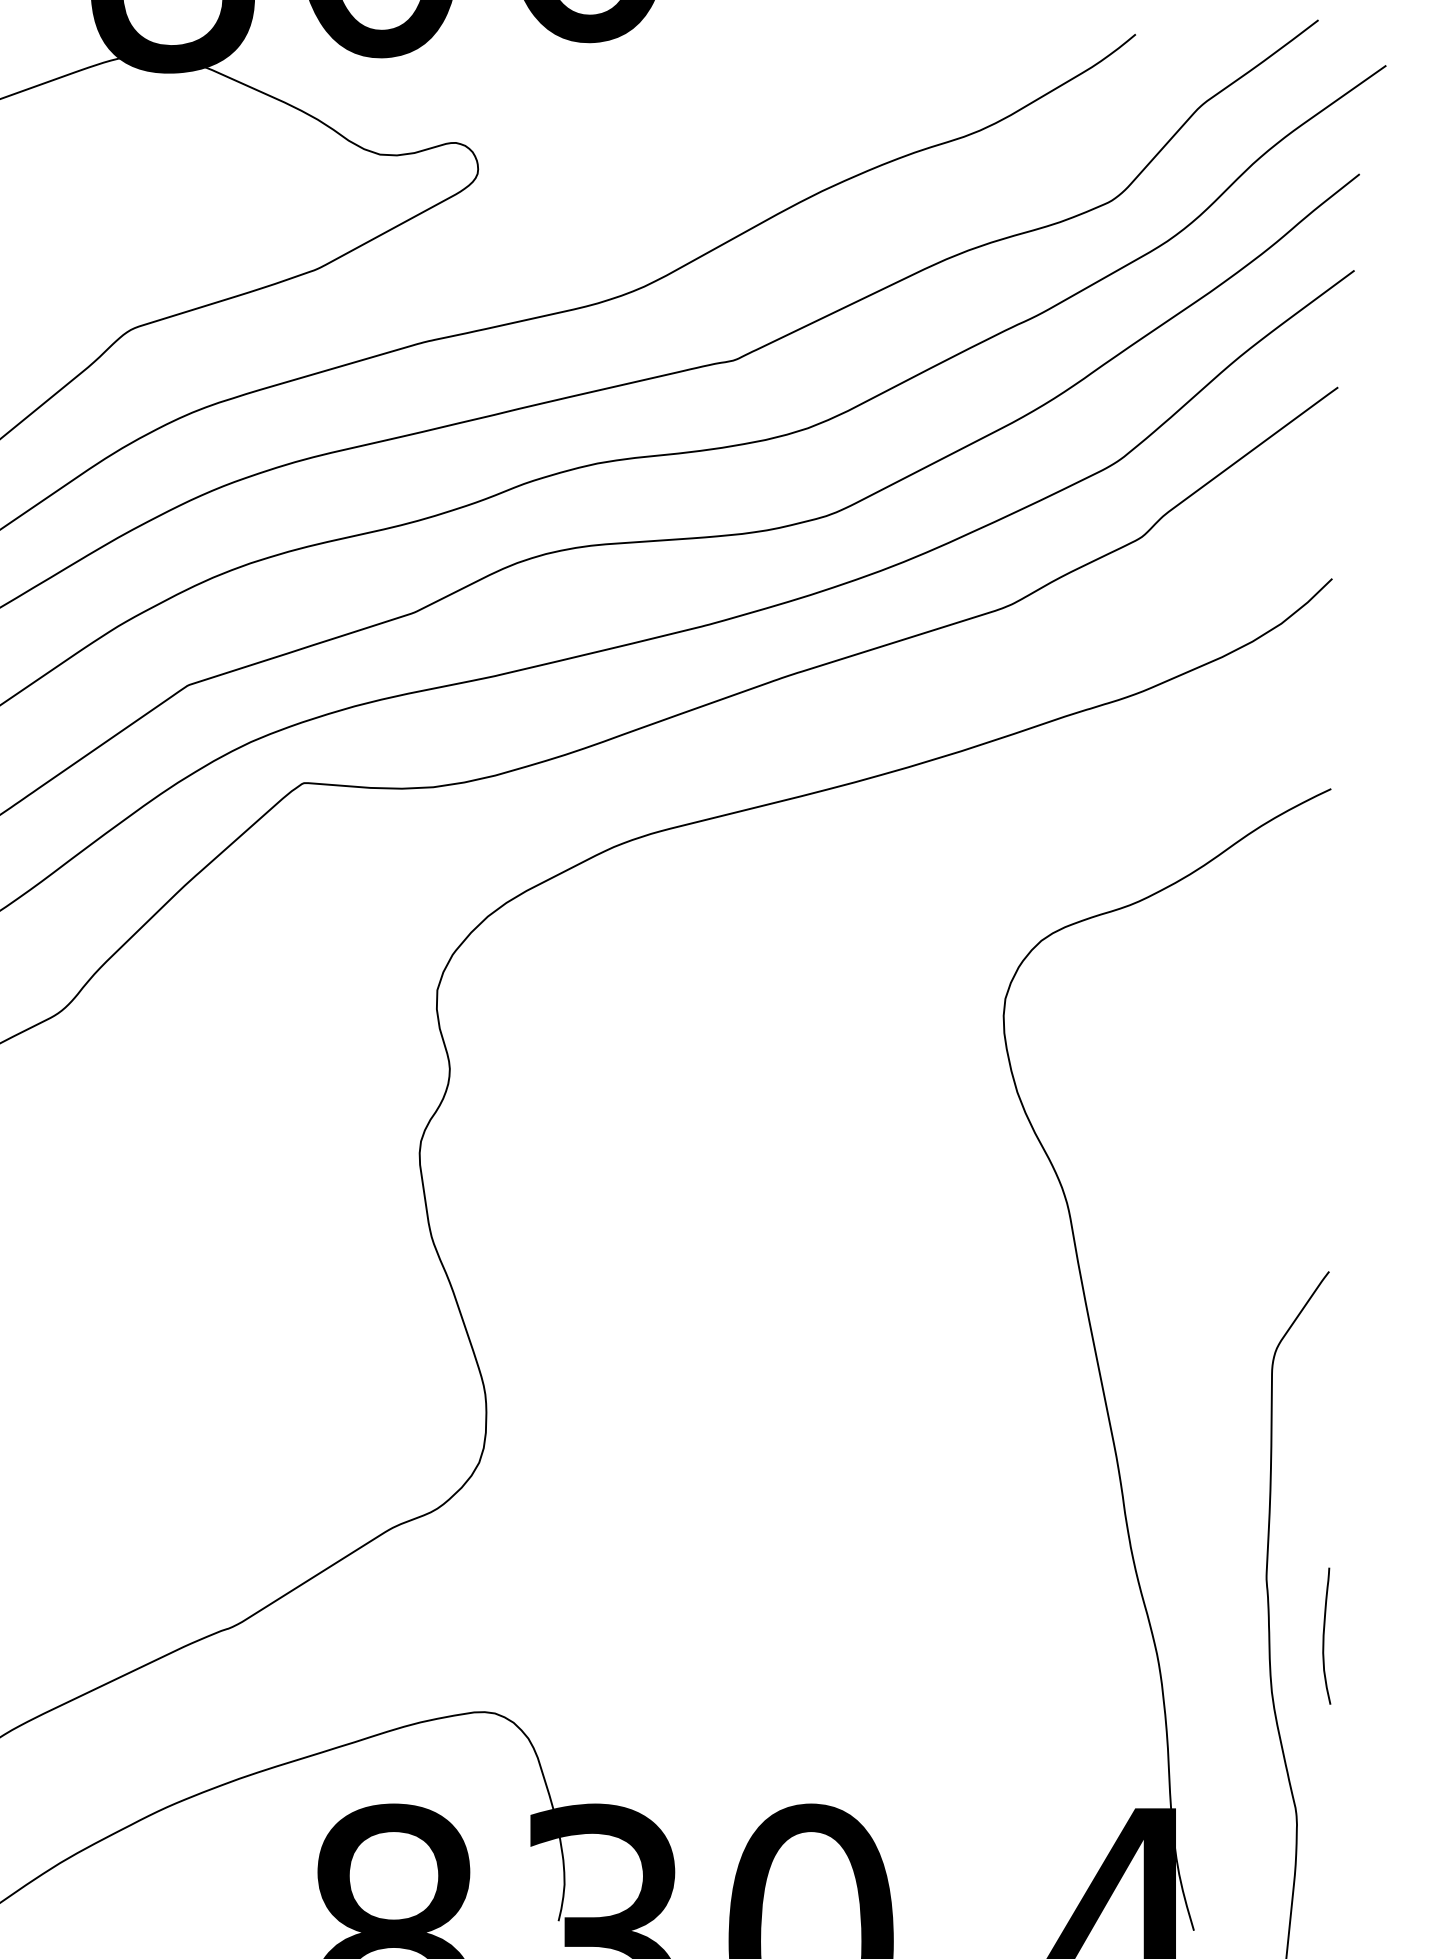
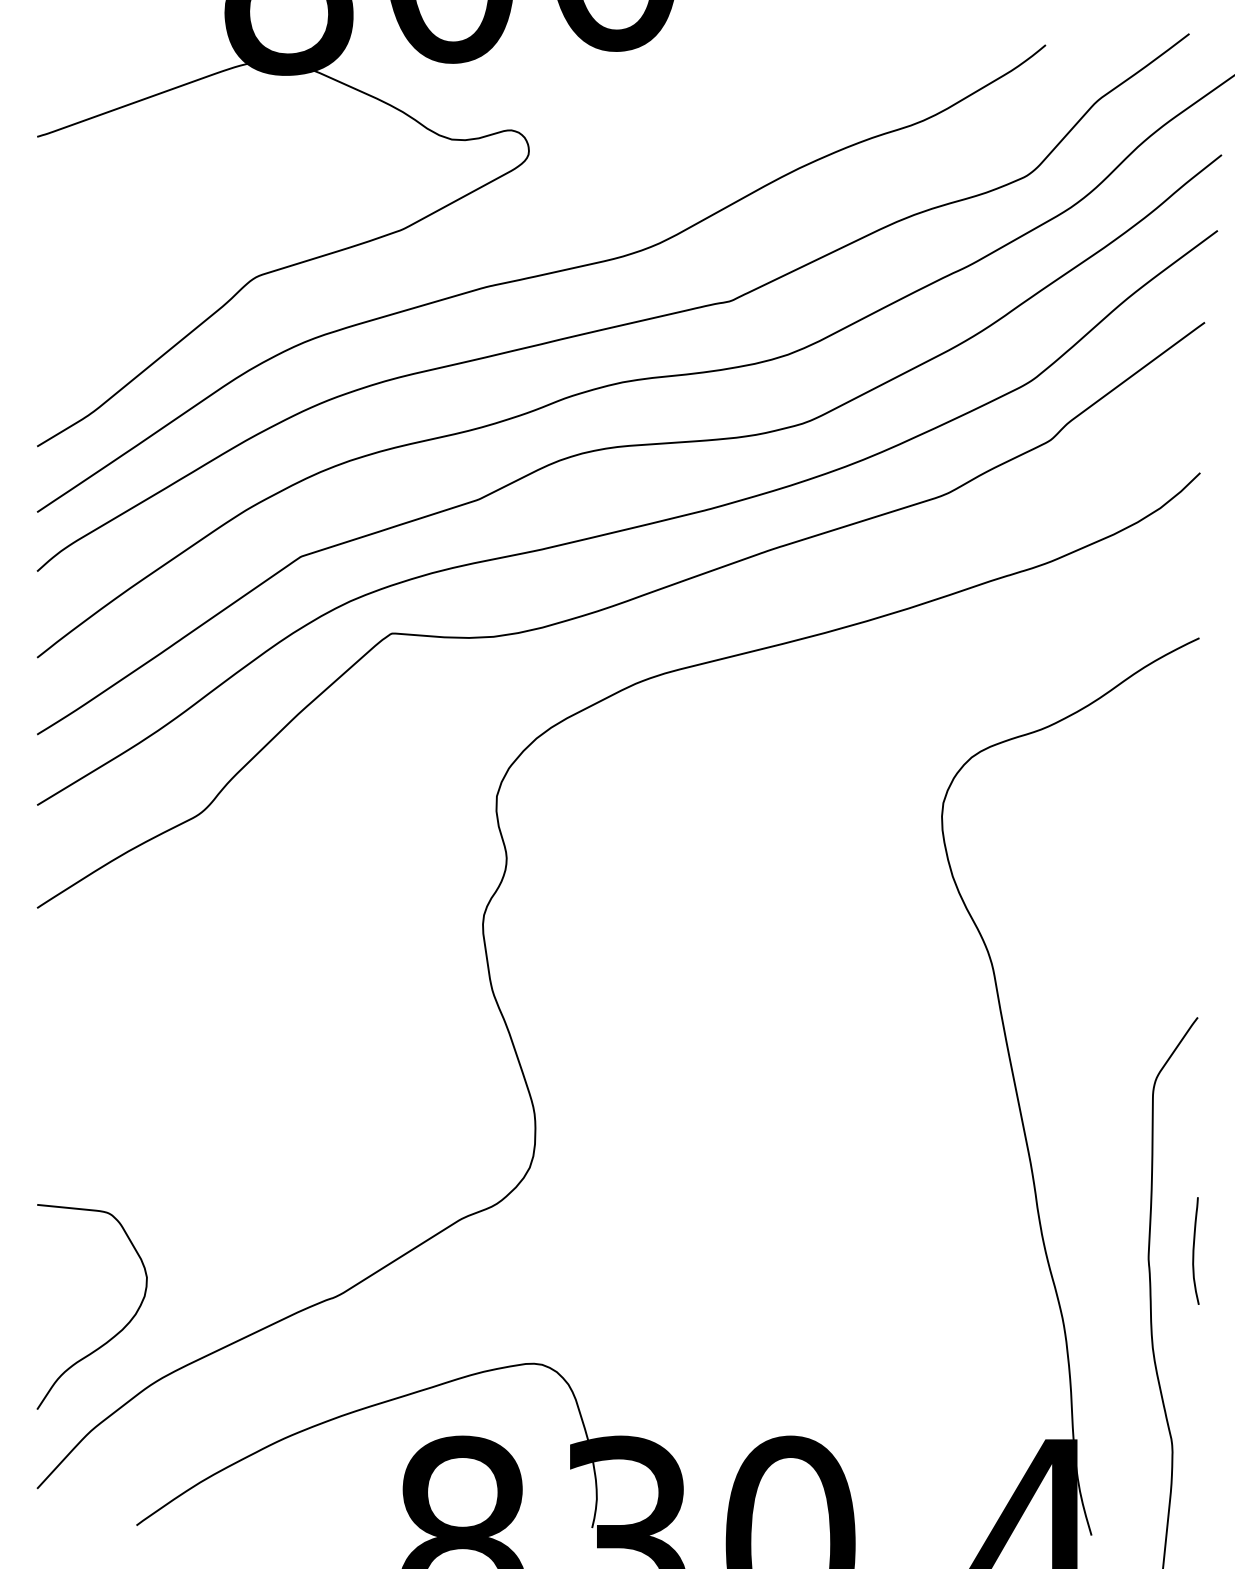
curve: (1324, 1635) -> (1194, 1250), moved

